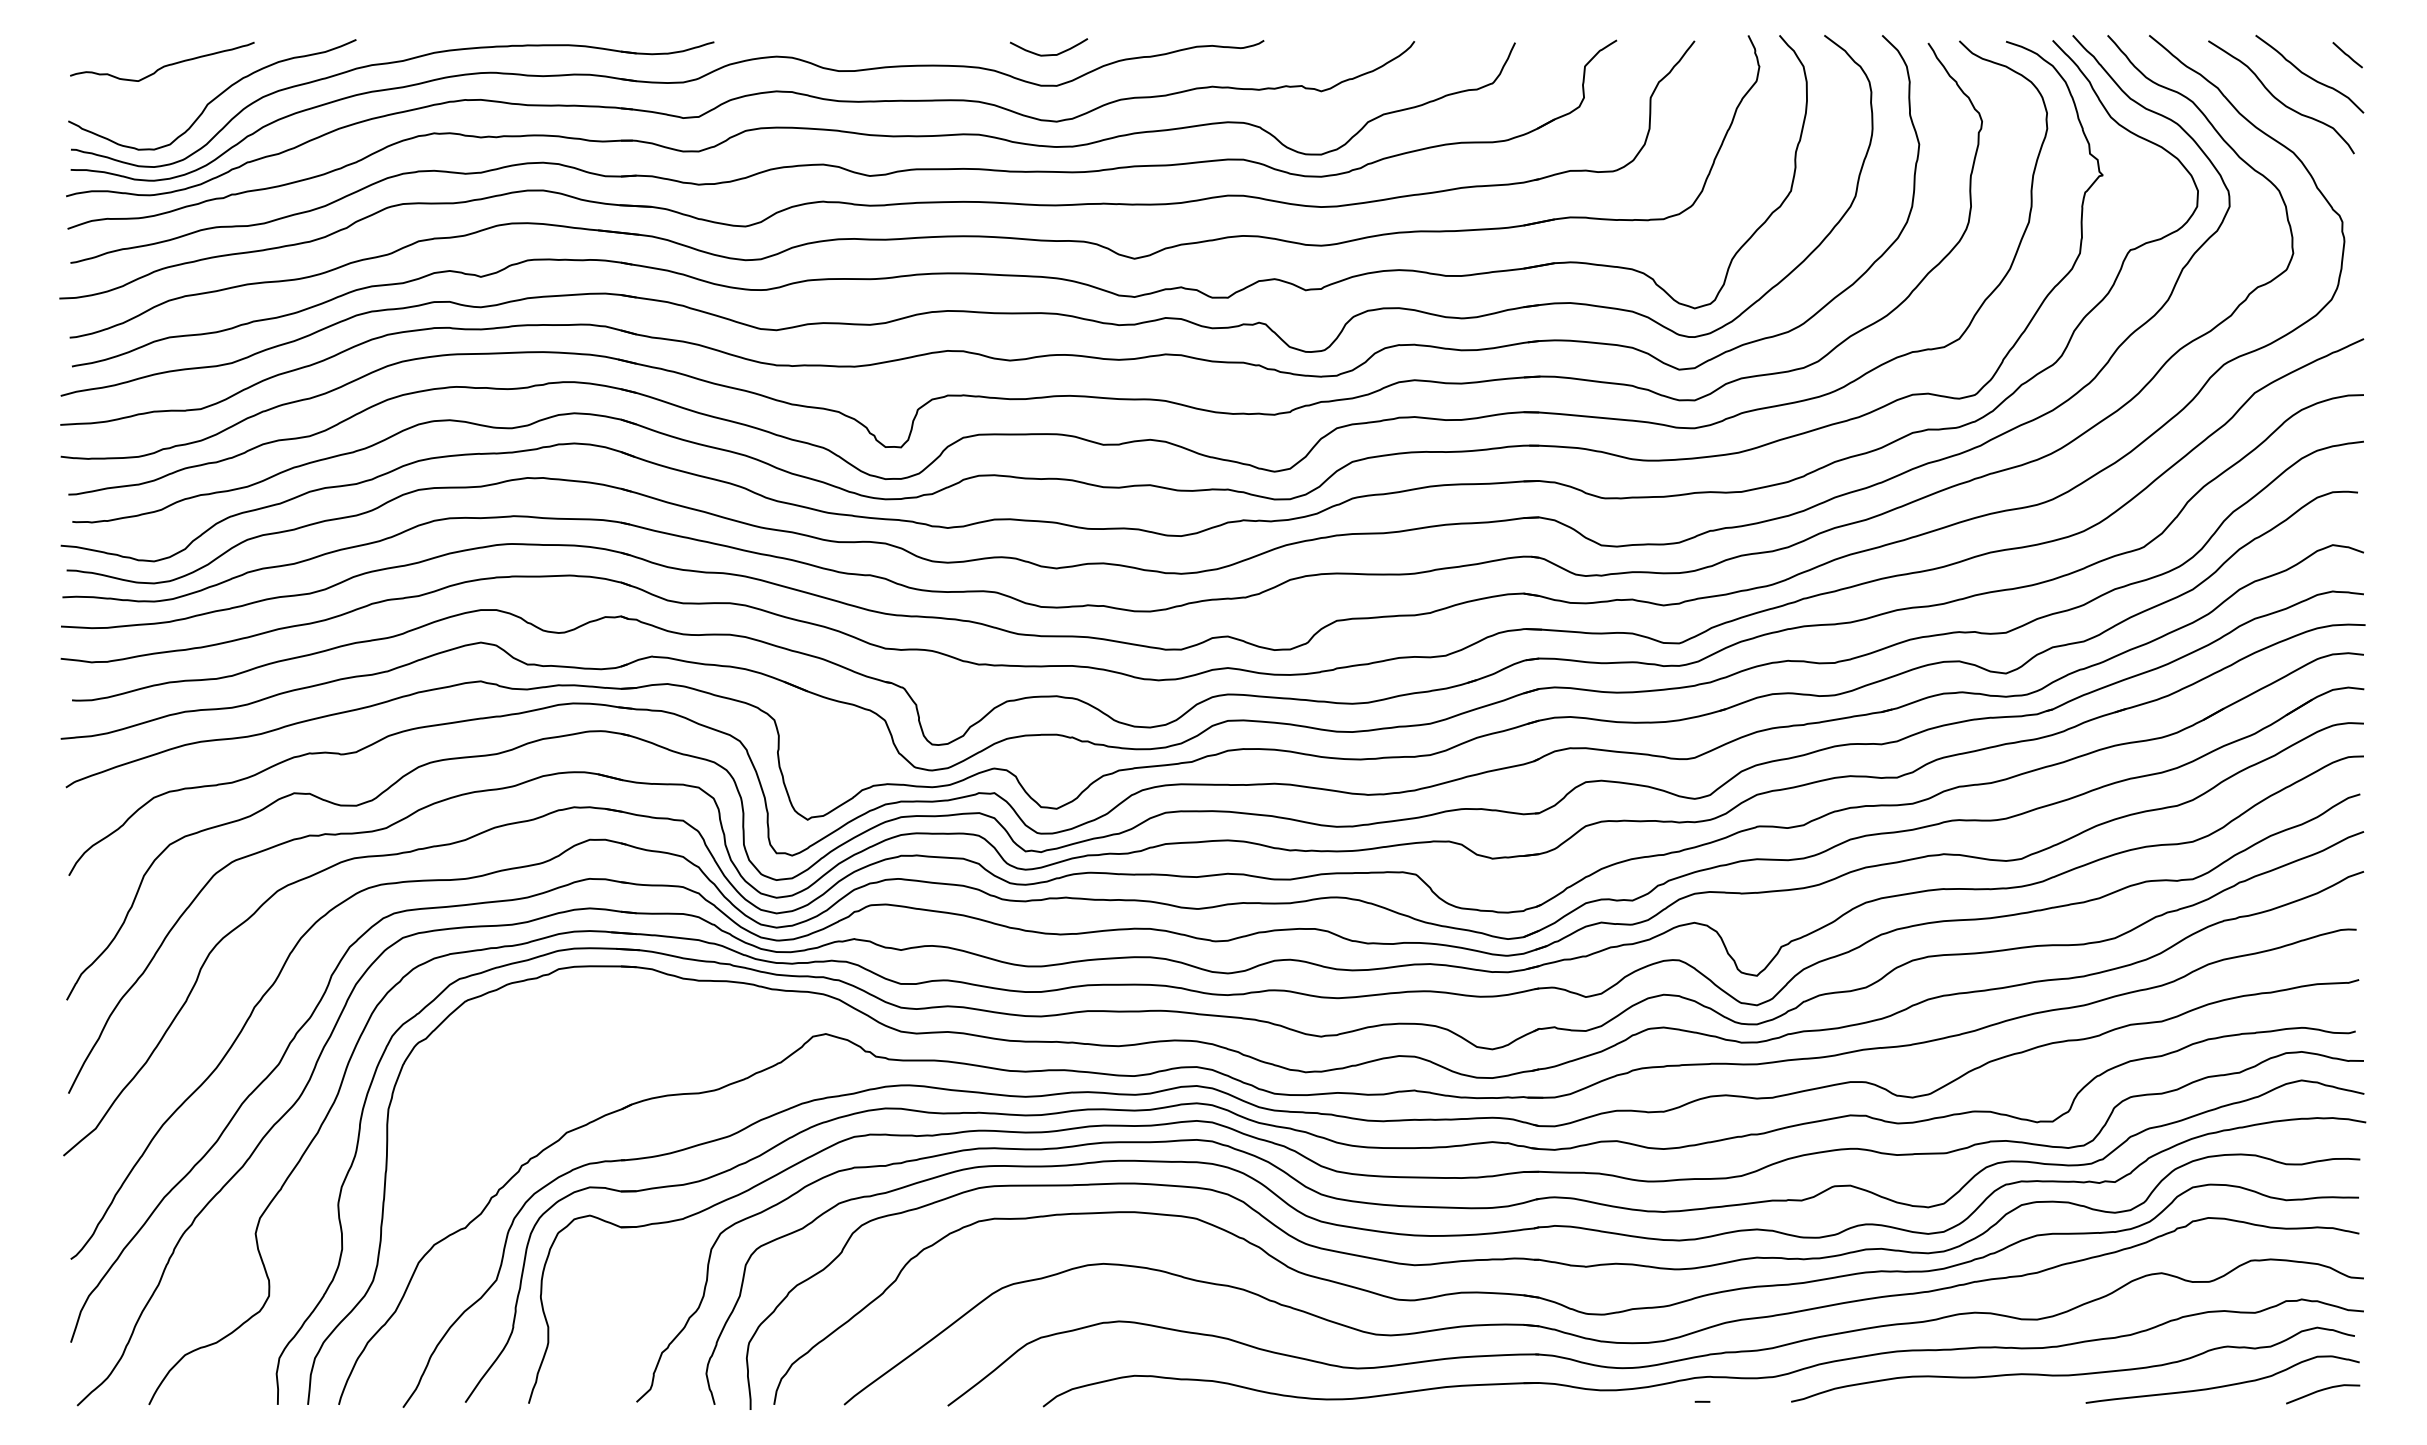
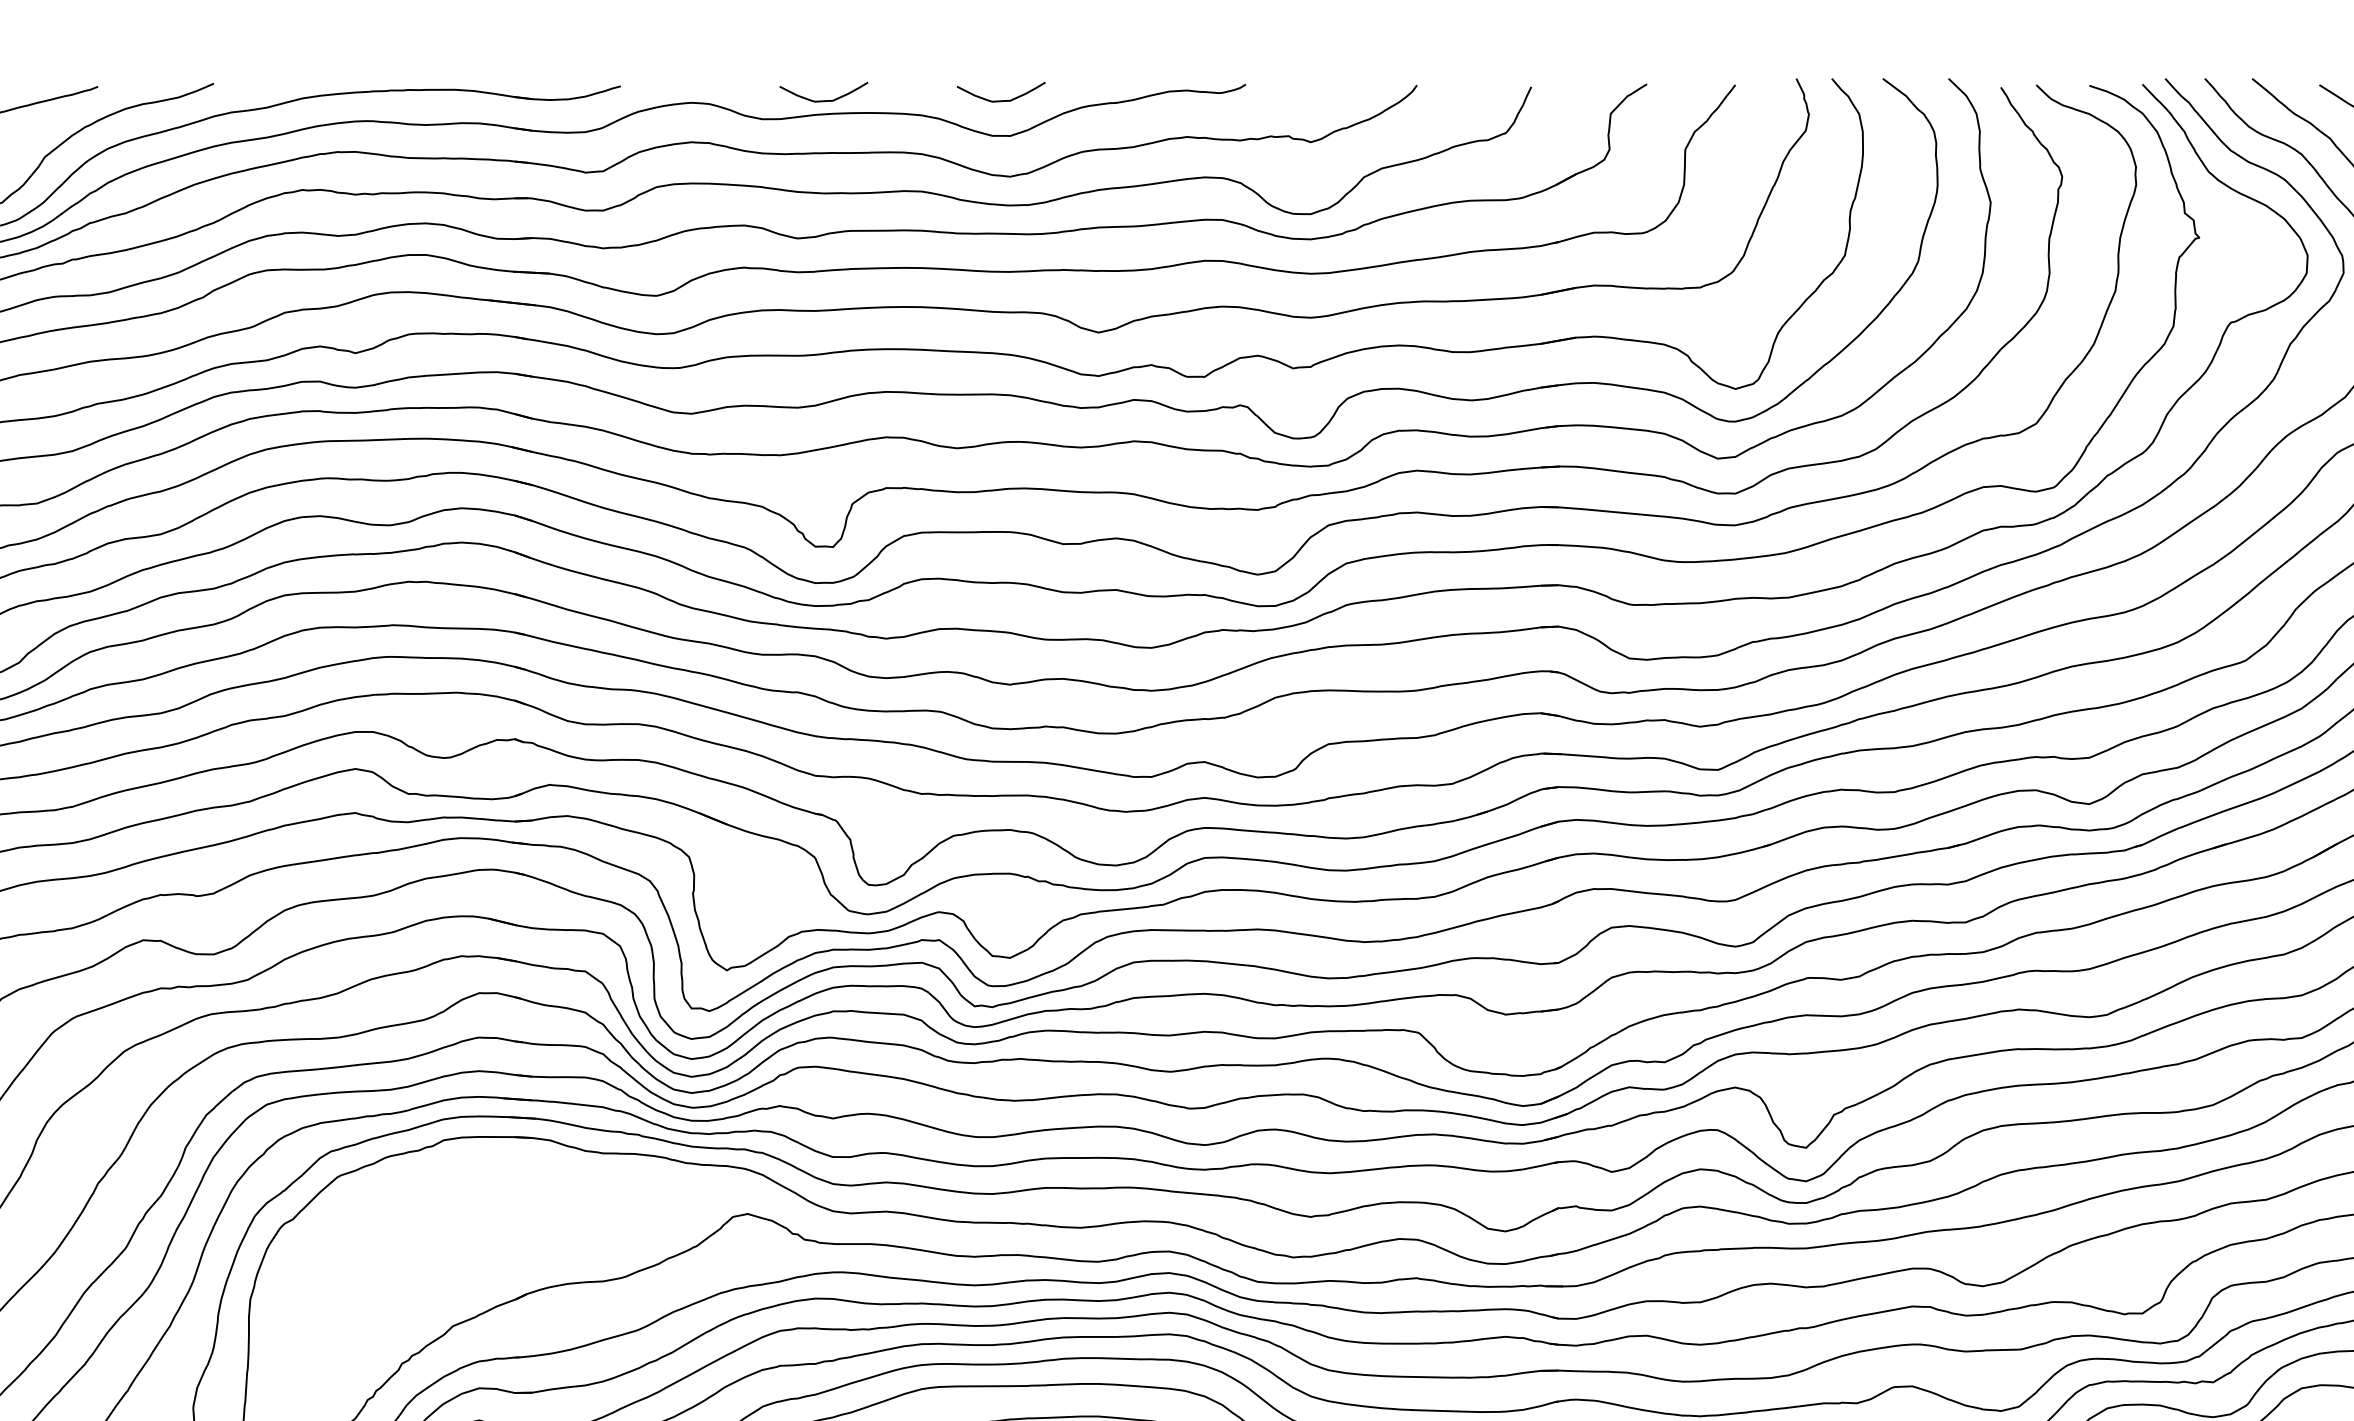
curve: (892, 54) -> (823, 100), added

